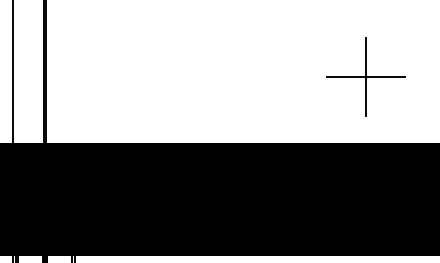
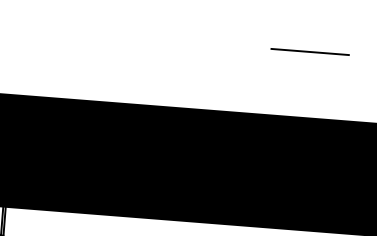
line: (365, 76) -> (309, 51), removed

